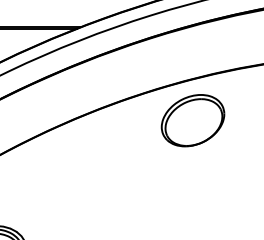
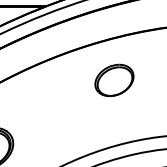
part: (193, 119) -> (114, 79), moved

